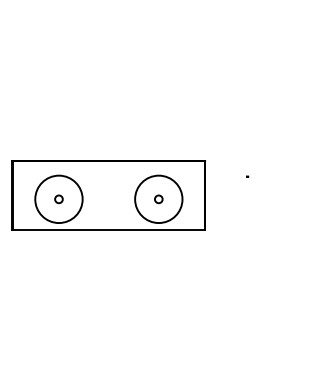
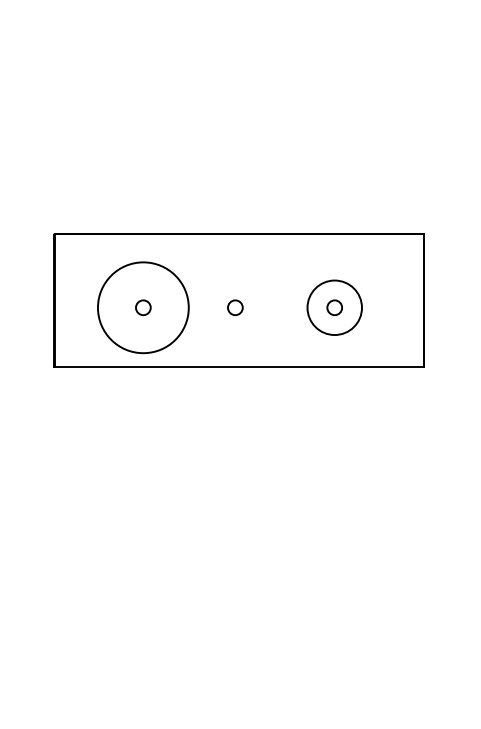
circle: (106, 199) -> (234, 308), added
circle: (158, 199) -> (334, 308), size x0.6

